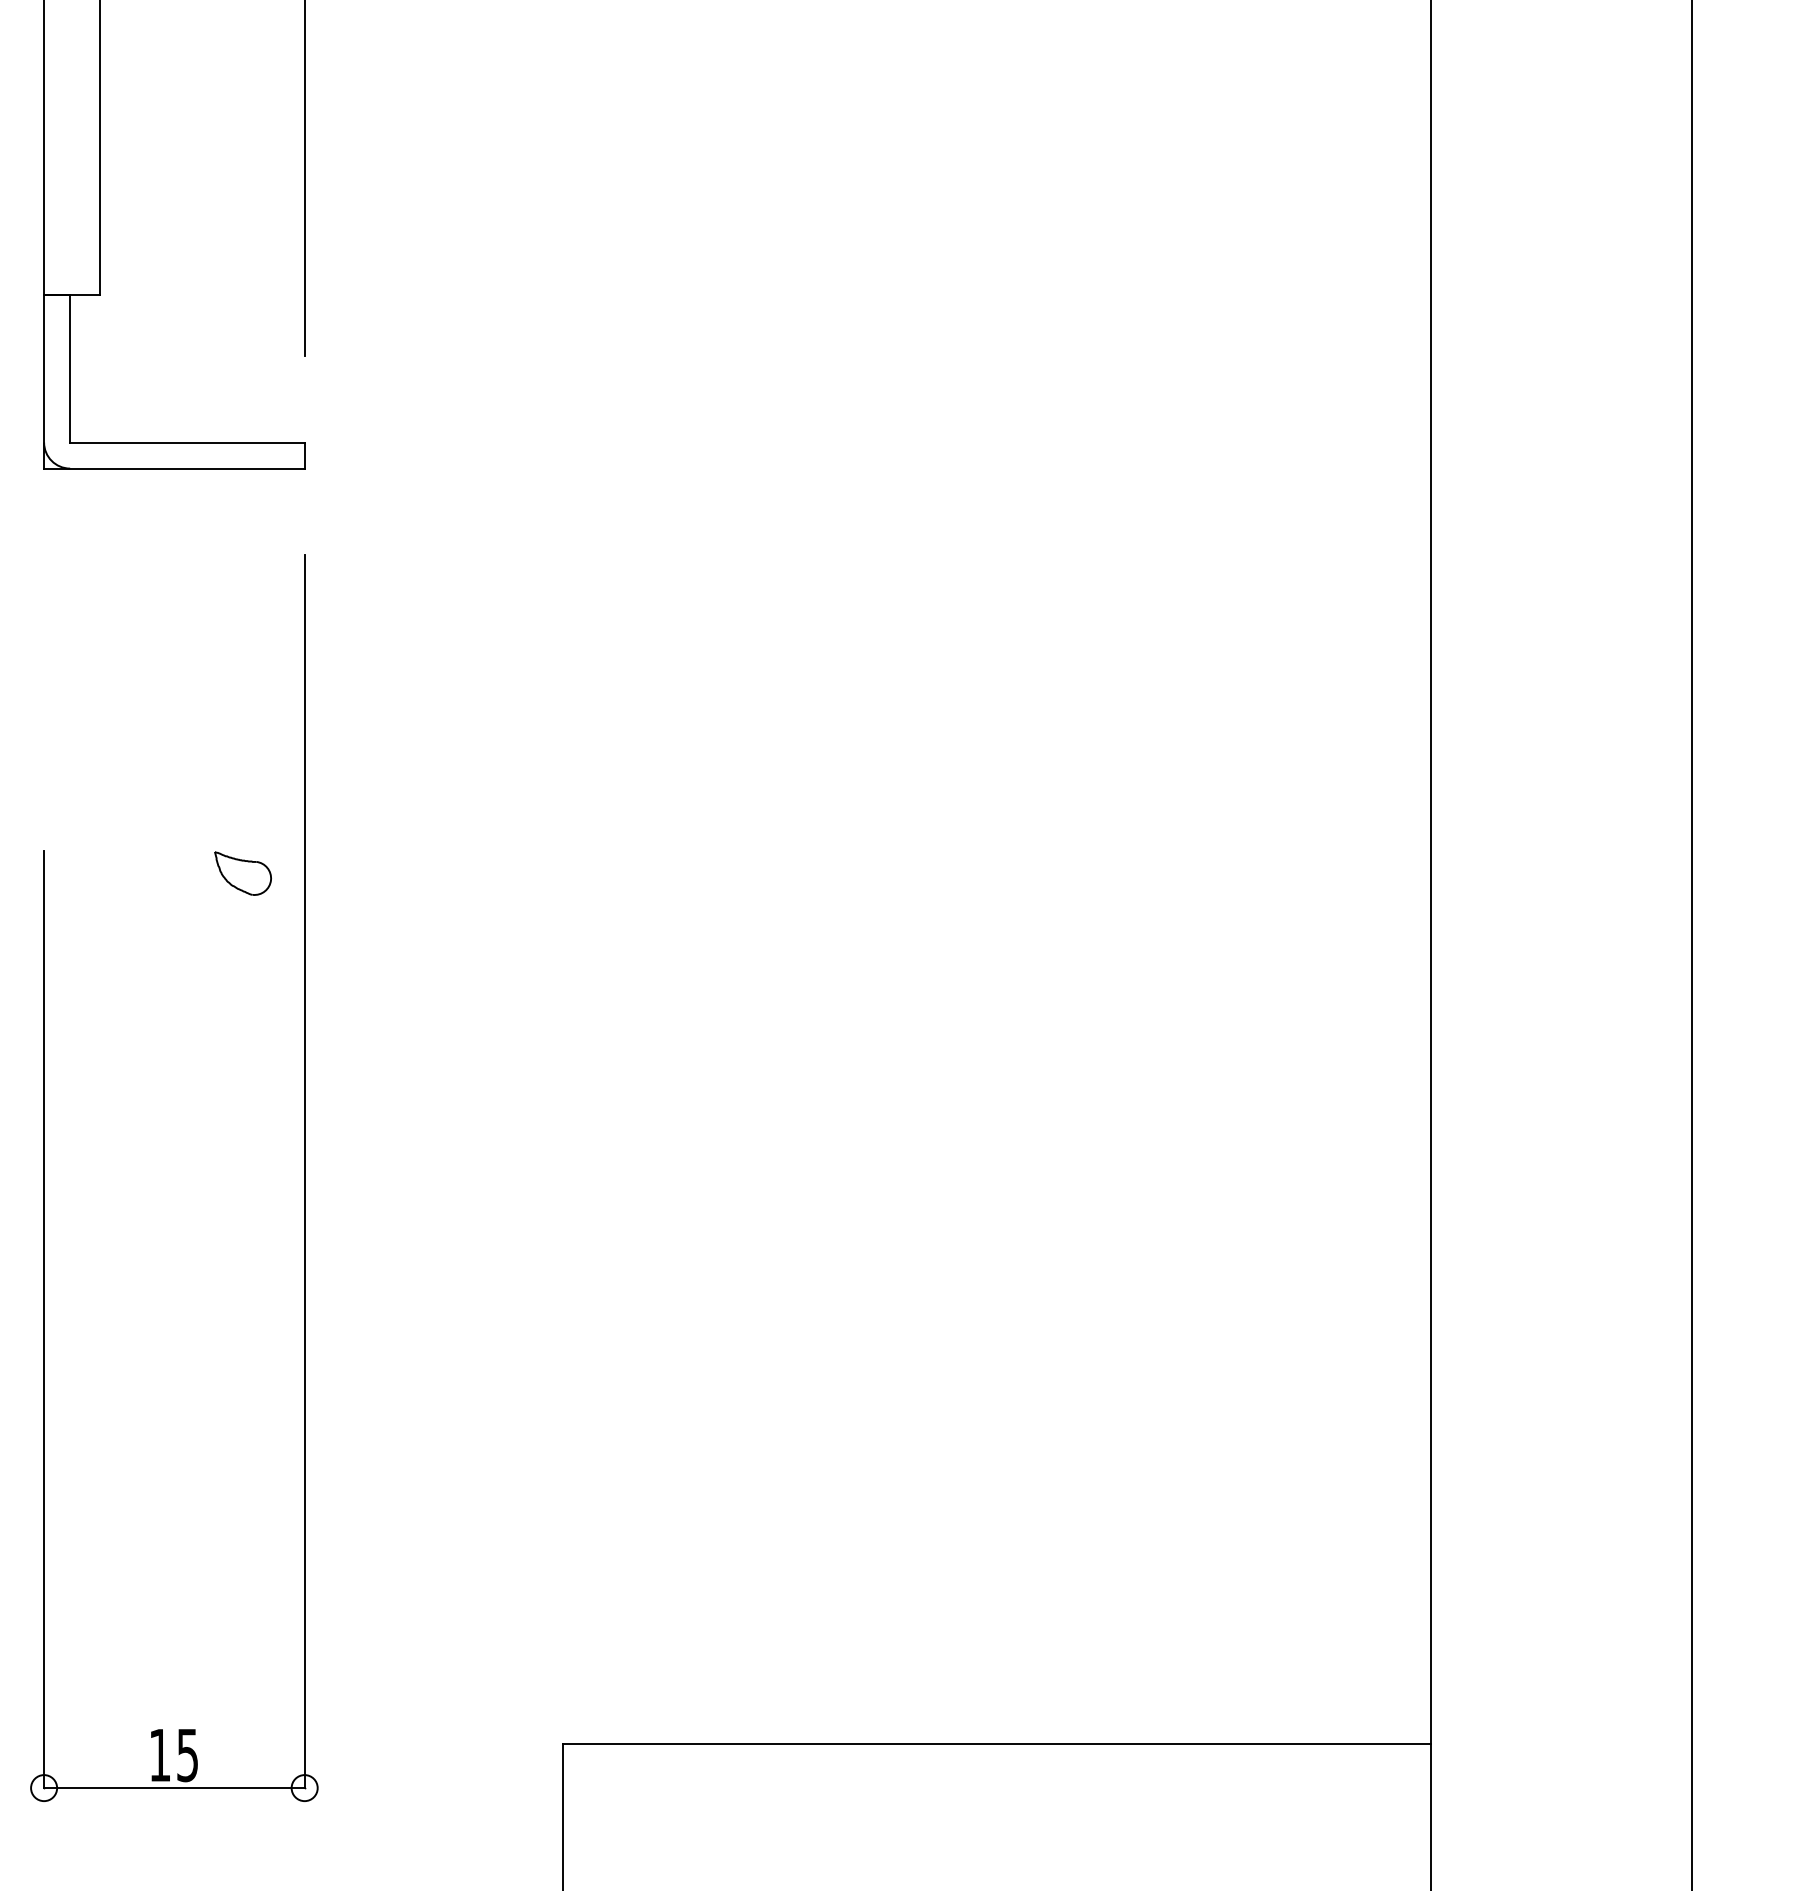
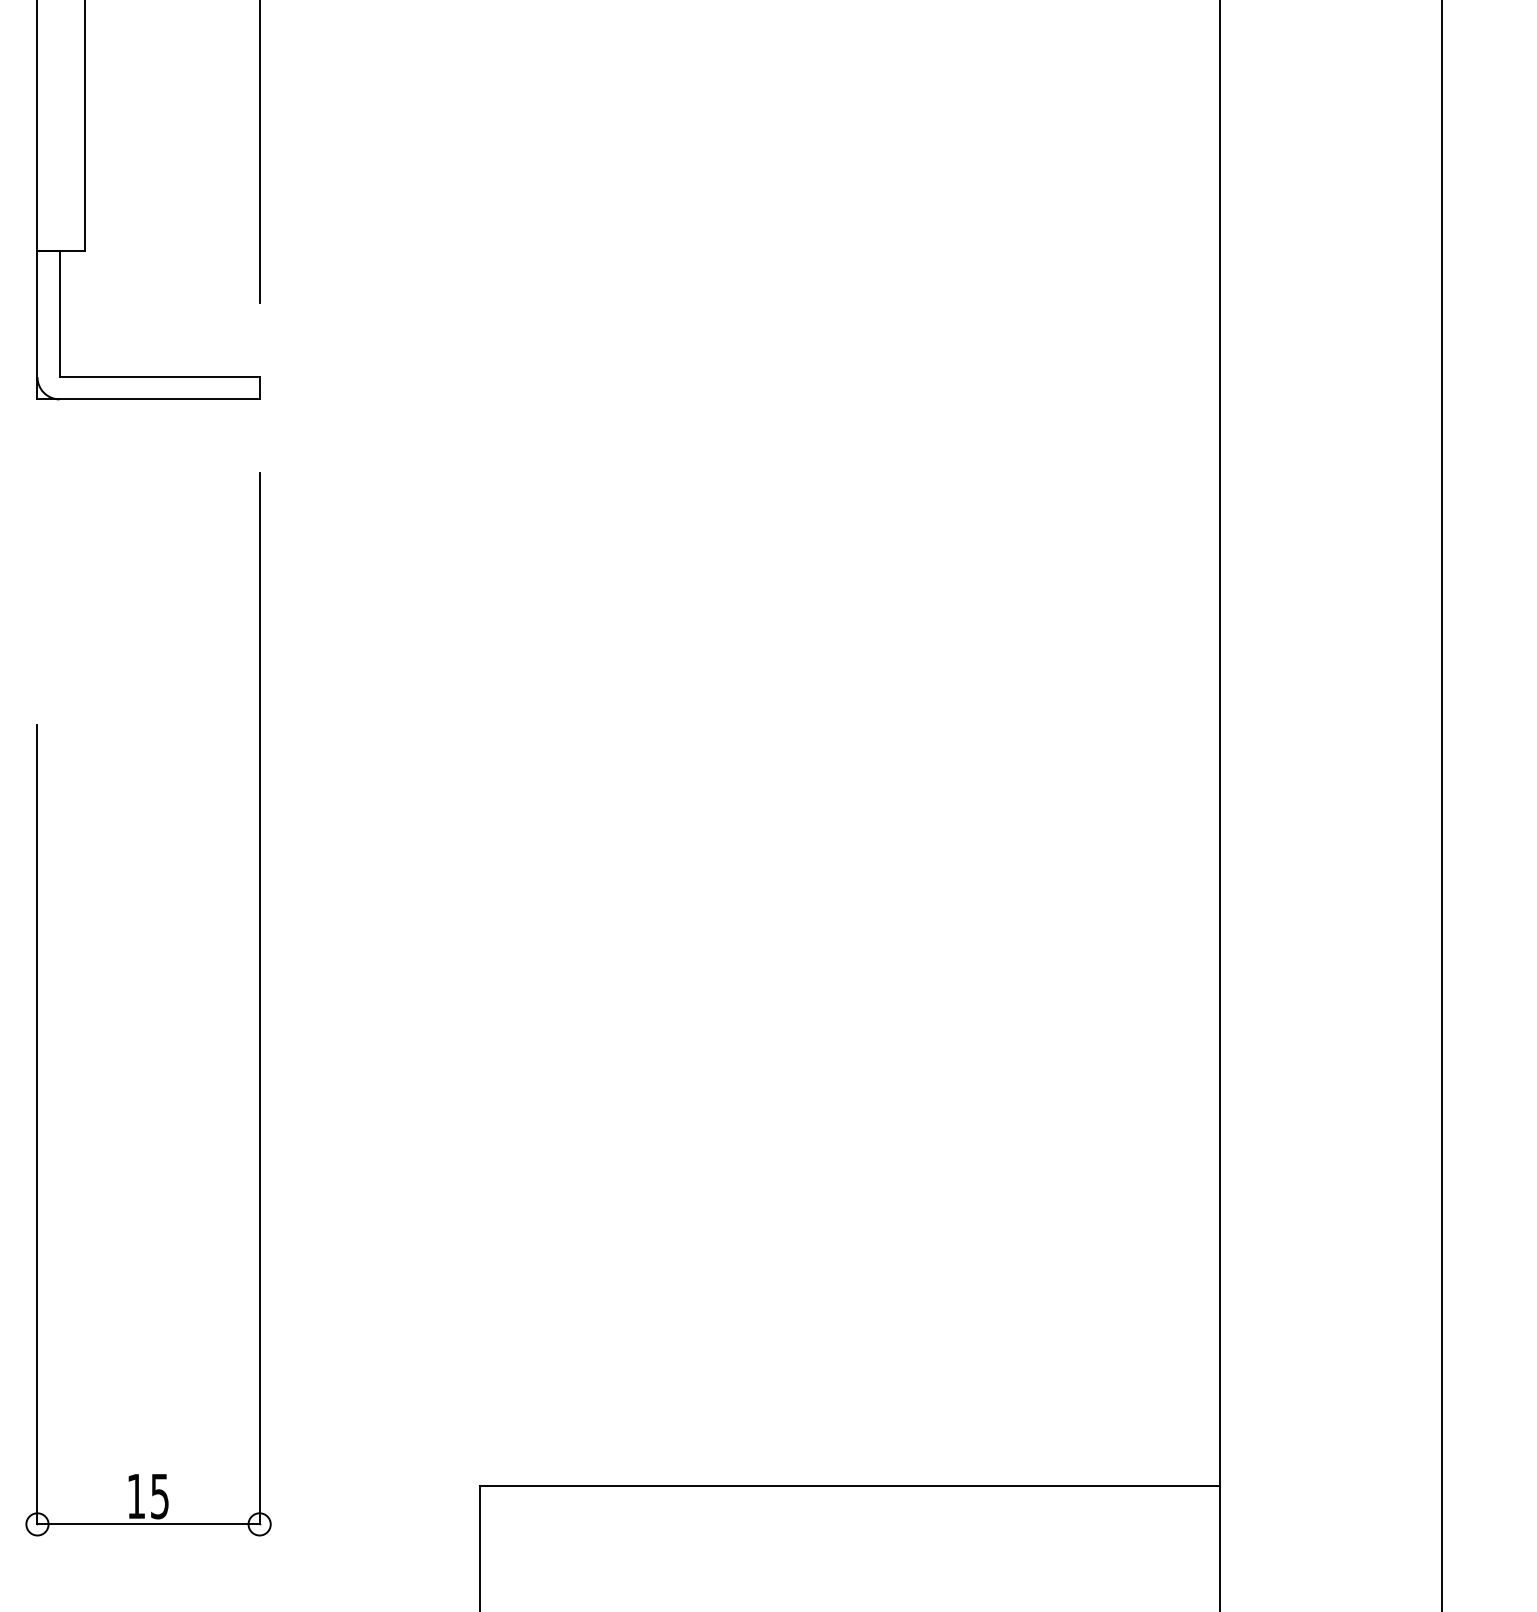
part: (242, 873) -> (206, 744), removed

